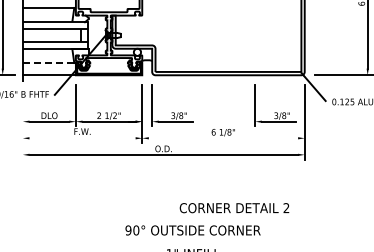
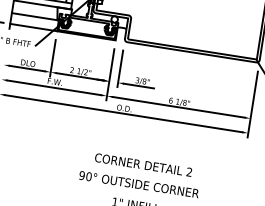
line: (48, 63) -> (34, 17), dashed -> solid
part: (275, 112) -> (228, 91), removed
line: (82, 138) -> (54, 88), added
line: (223, 138) -> (178, 107), added
text: (234, 208) -> (143, 165), moved

